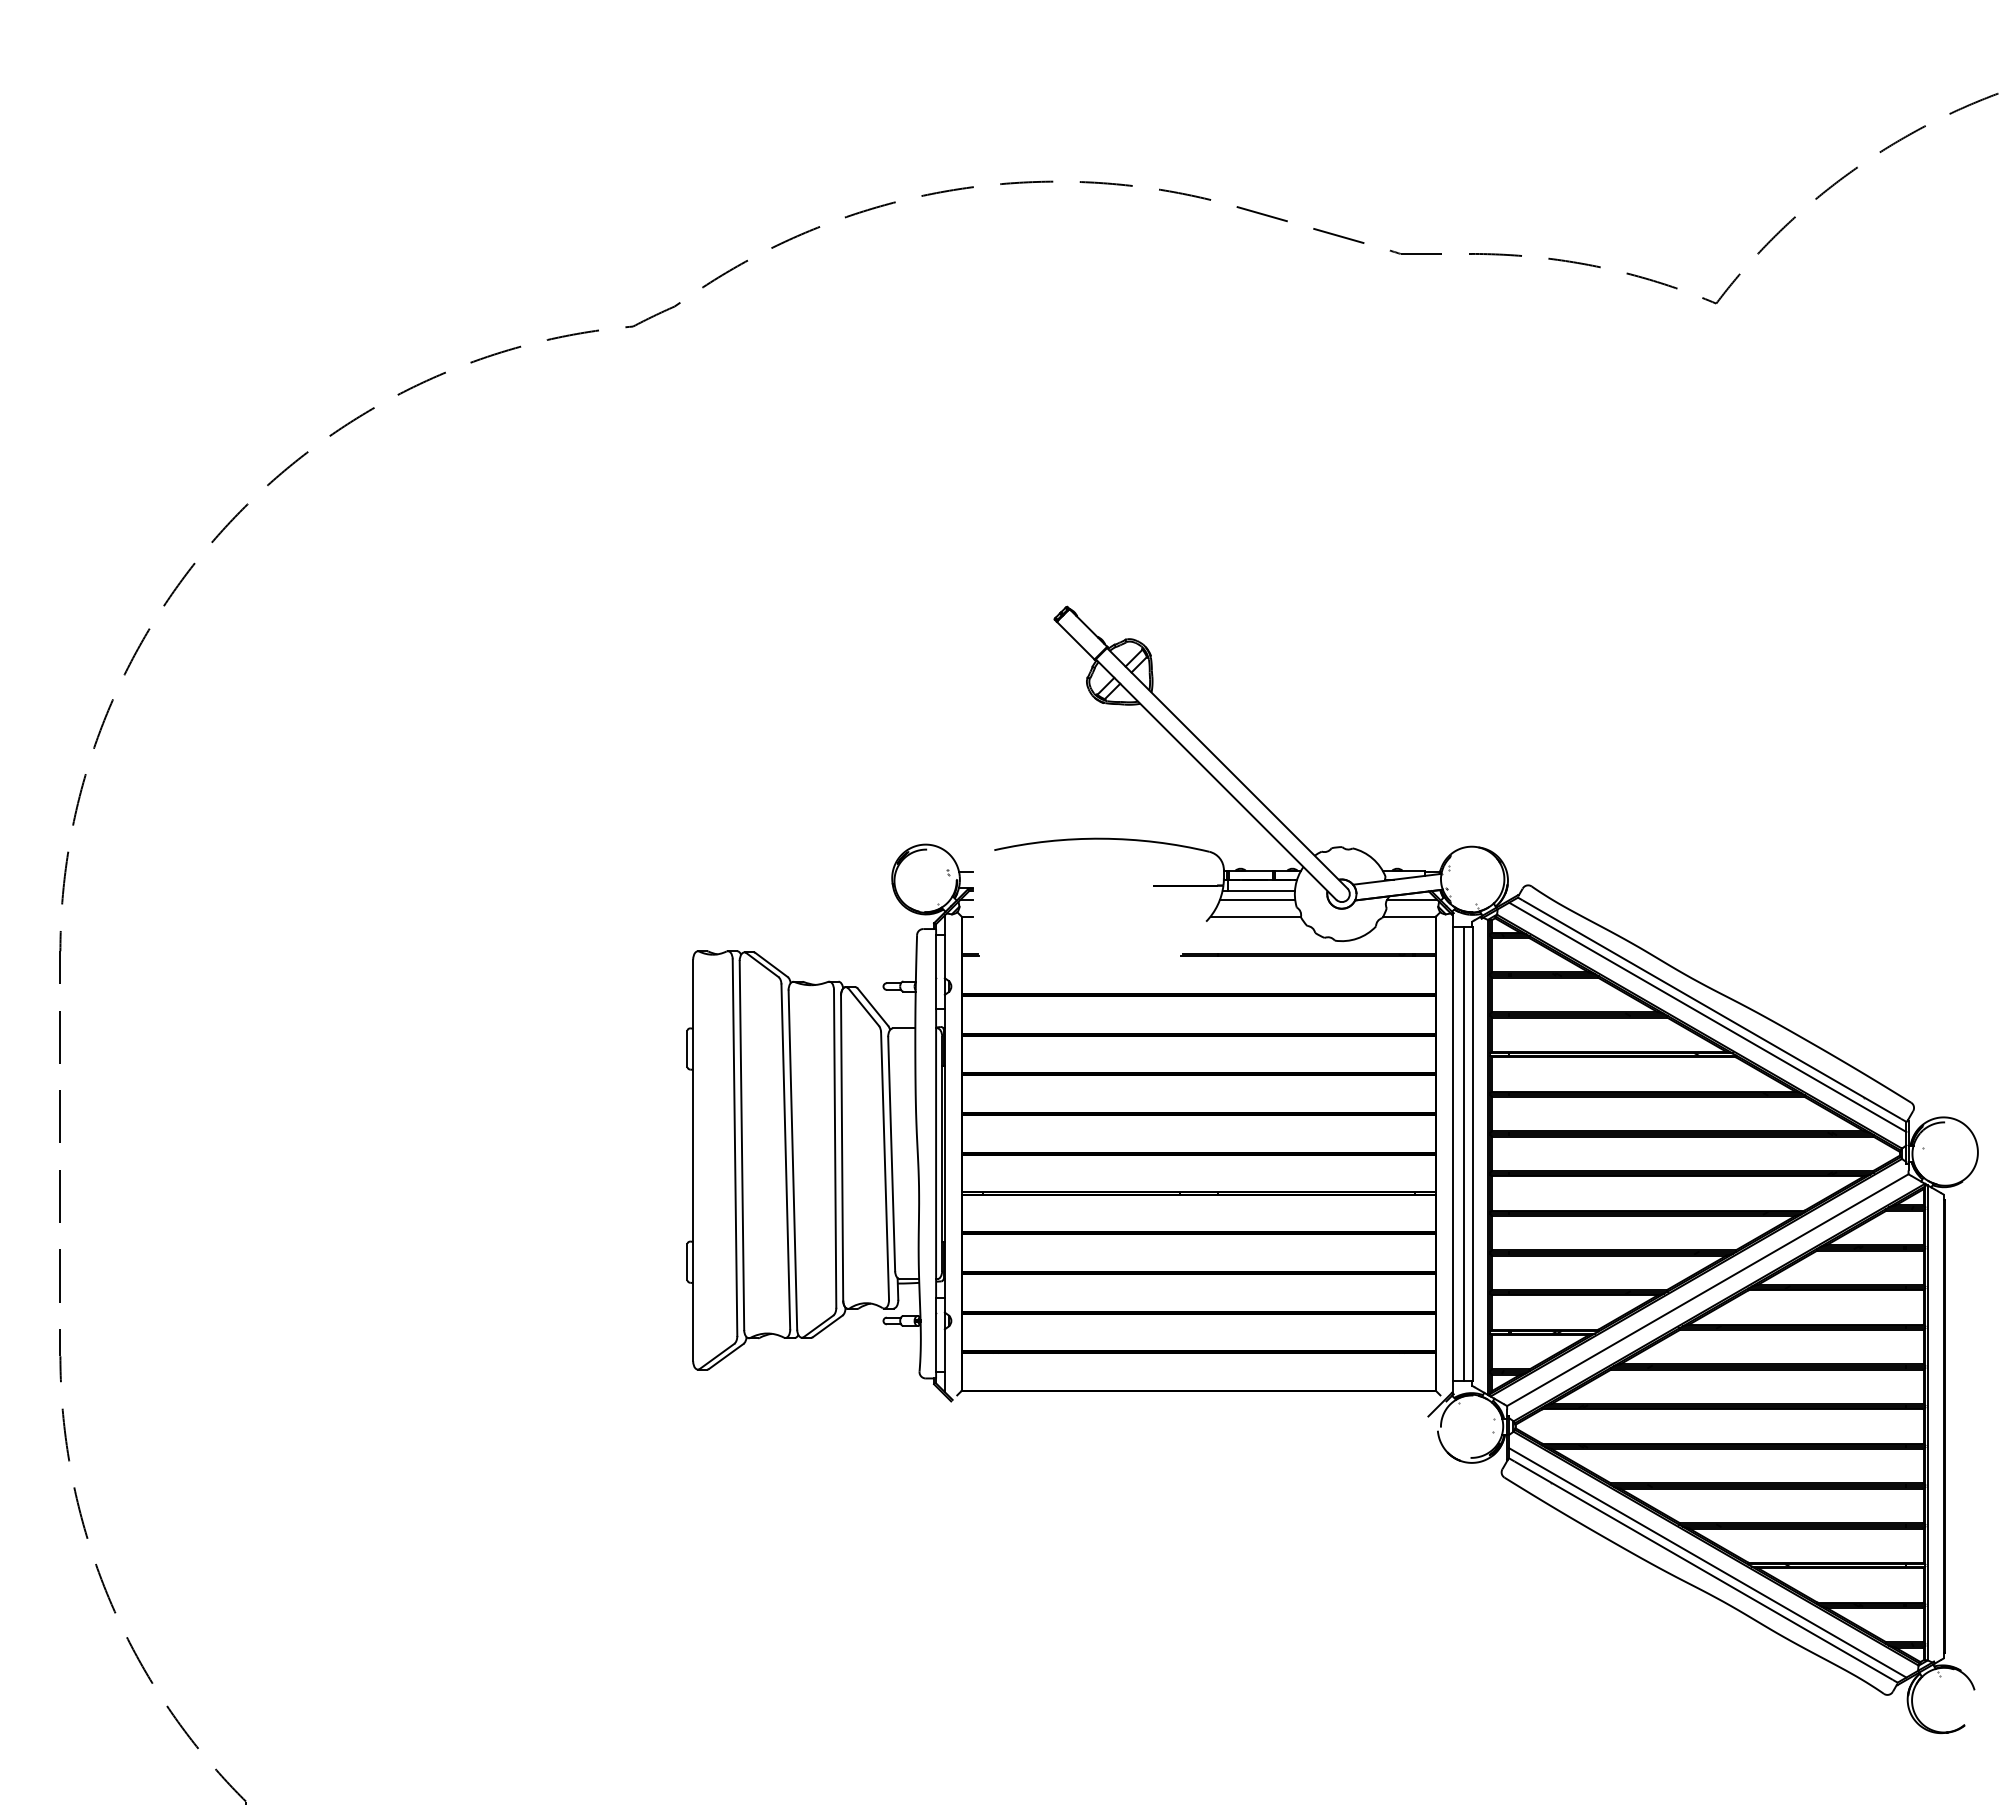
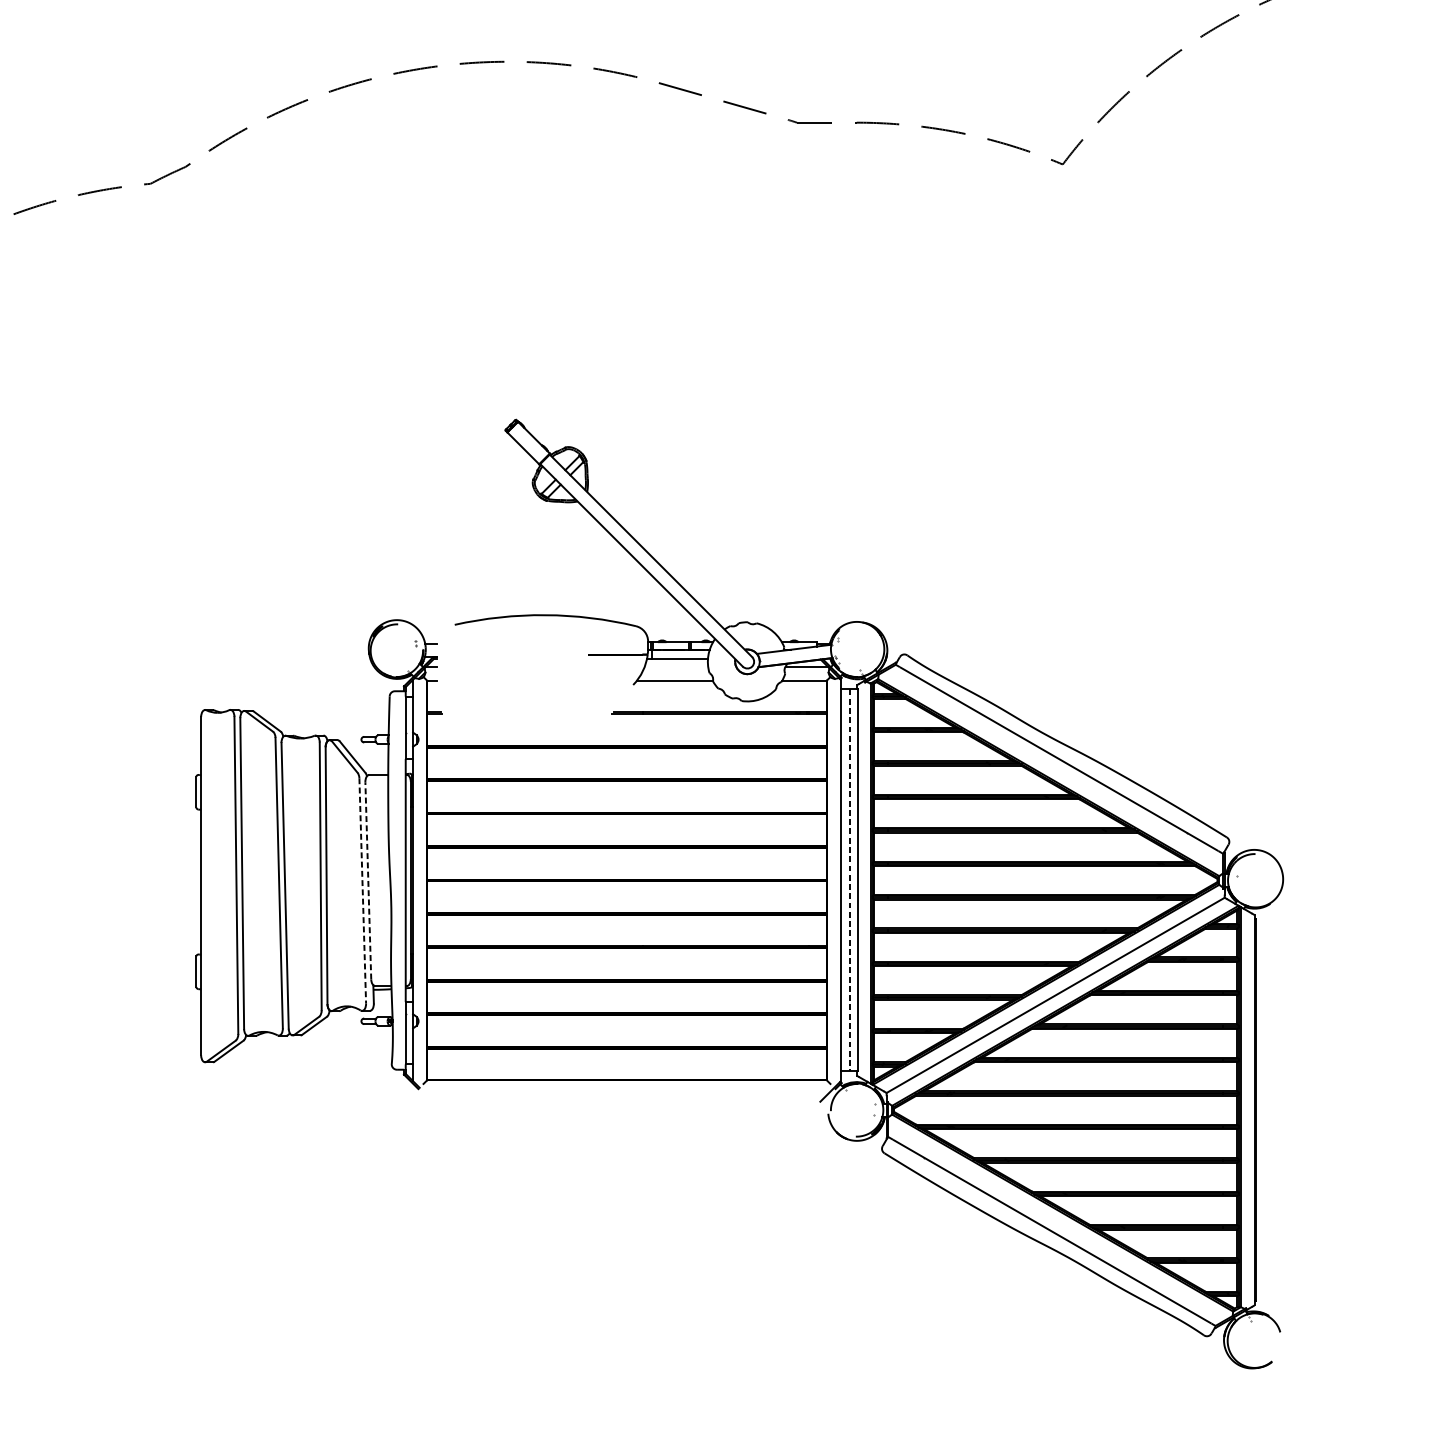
line: (1257, 899) -> (676, 666), removed
line: (1707, 1017) -> (1055, 765), removed
line: (891, 1153) -> (368, 880), solid -> dashed
line: (1464, 1153) -> (850, 880), solid -> dashed
line: (885, 1166) -> (363, 891), solid -> dashed
line: (1707, 1562) -> (1055, 1224), removed

